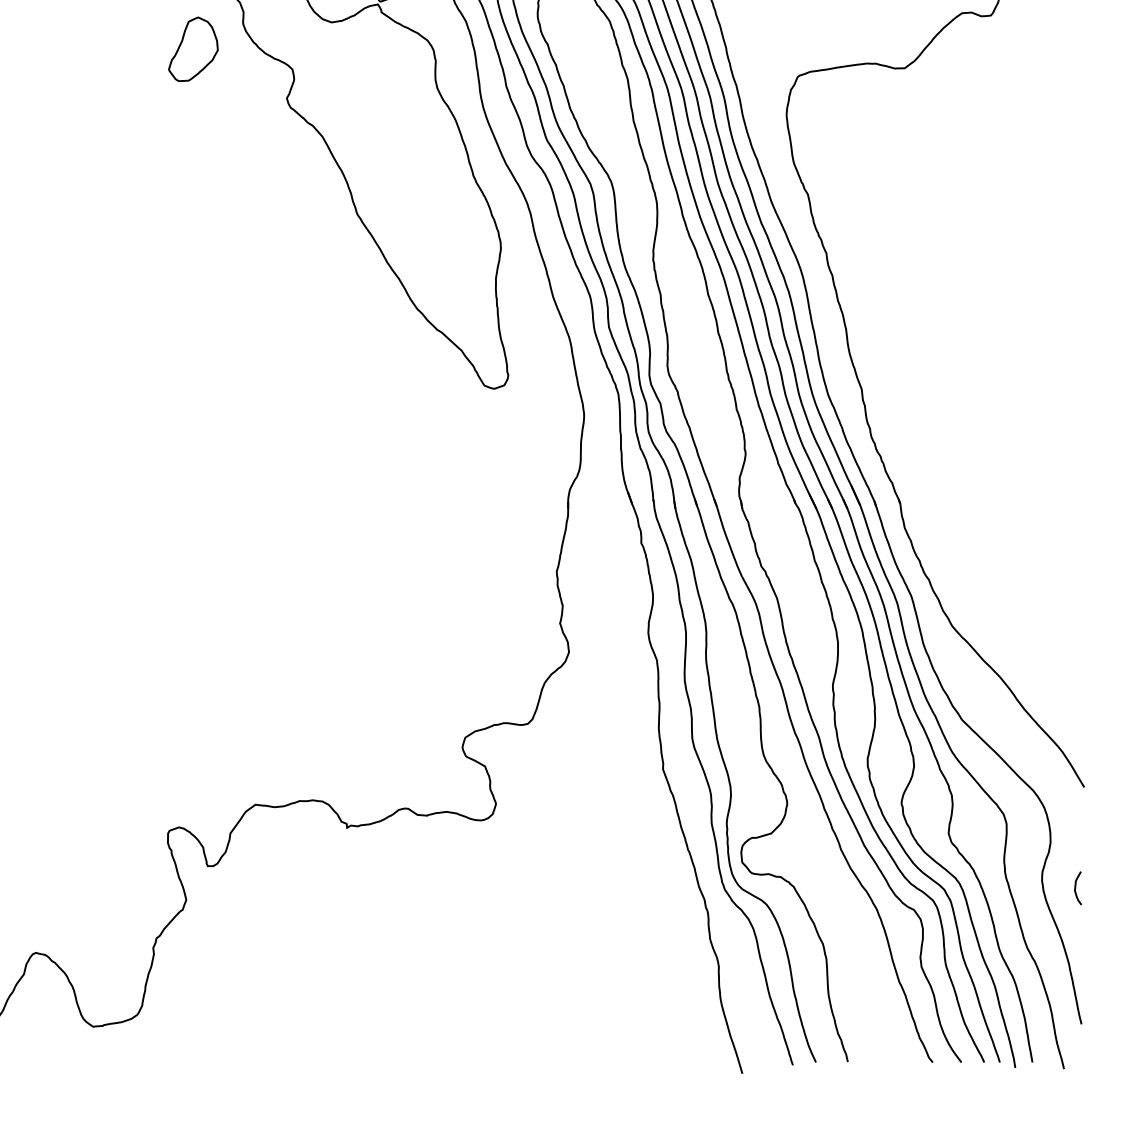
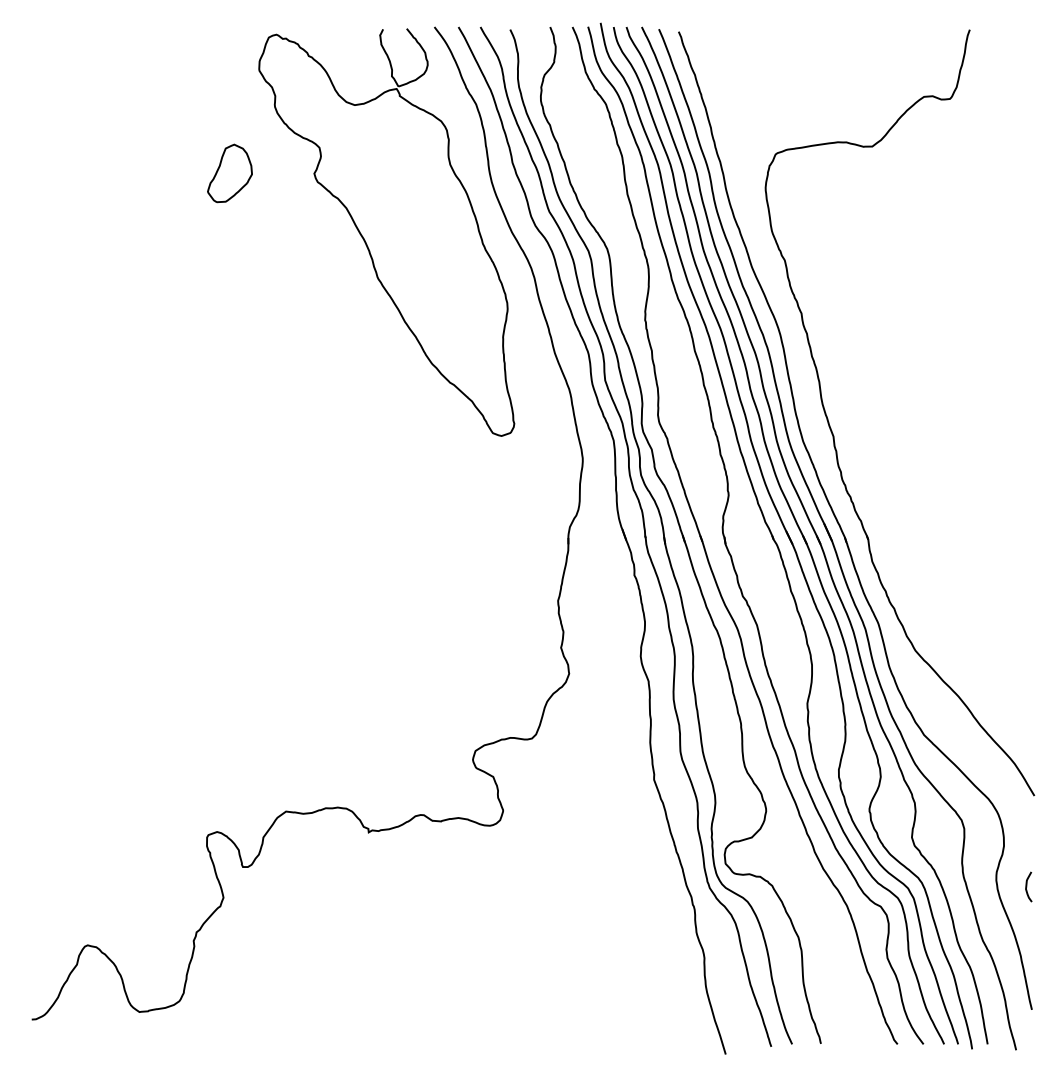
part: (192, 49) -> (229, 173), moved

